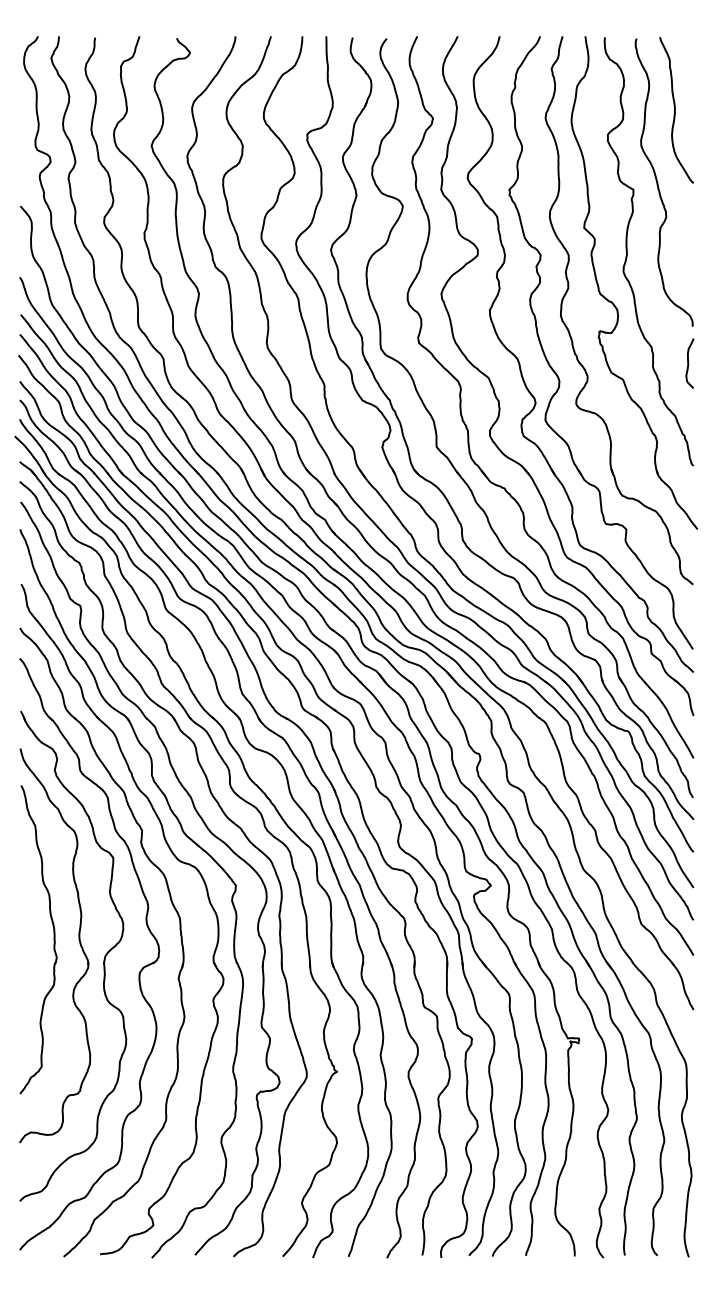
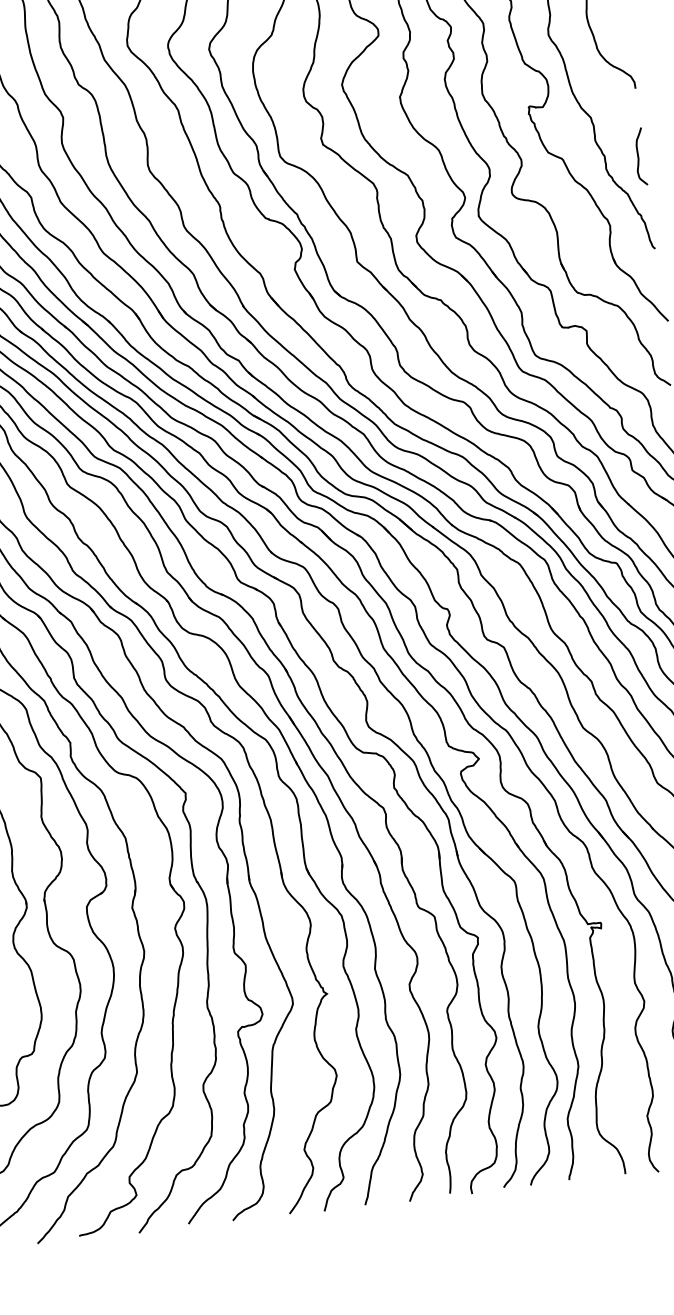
curve: (689, 363) -> (639, 156), moved

